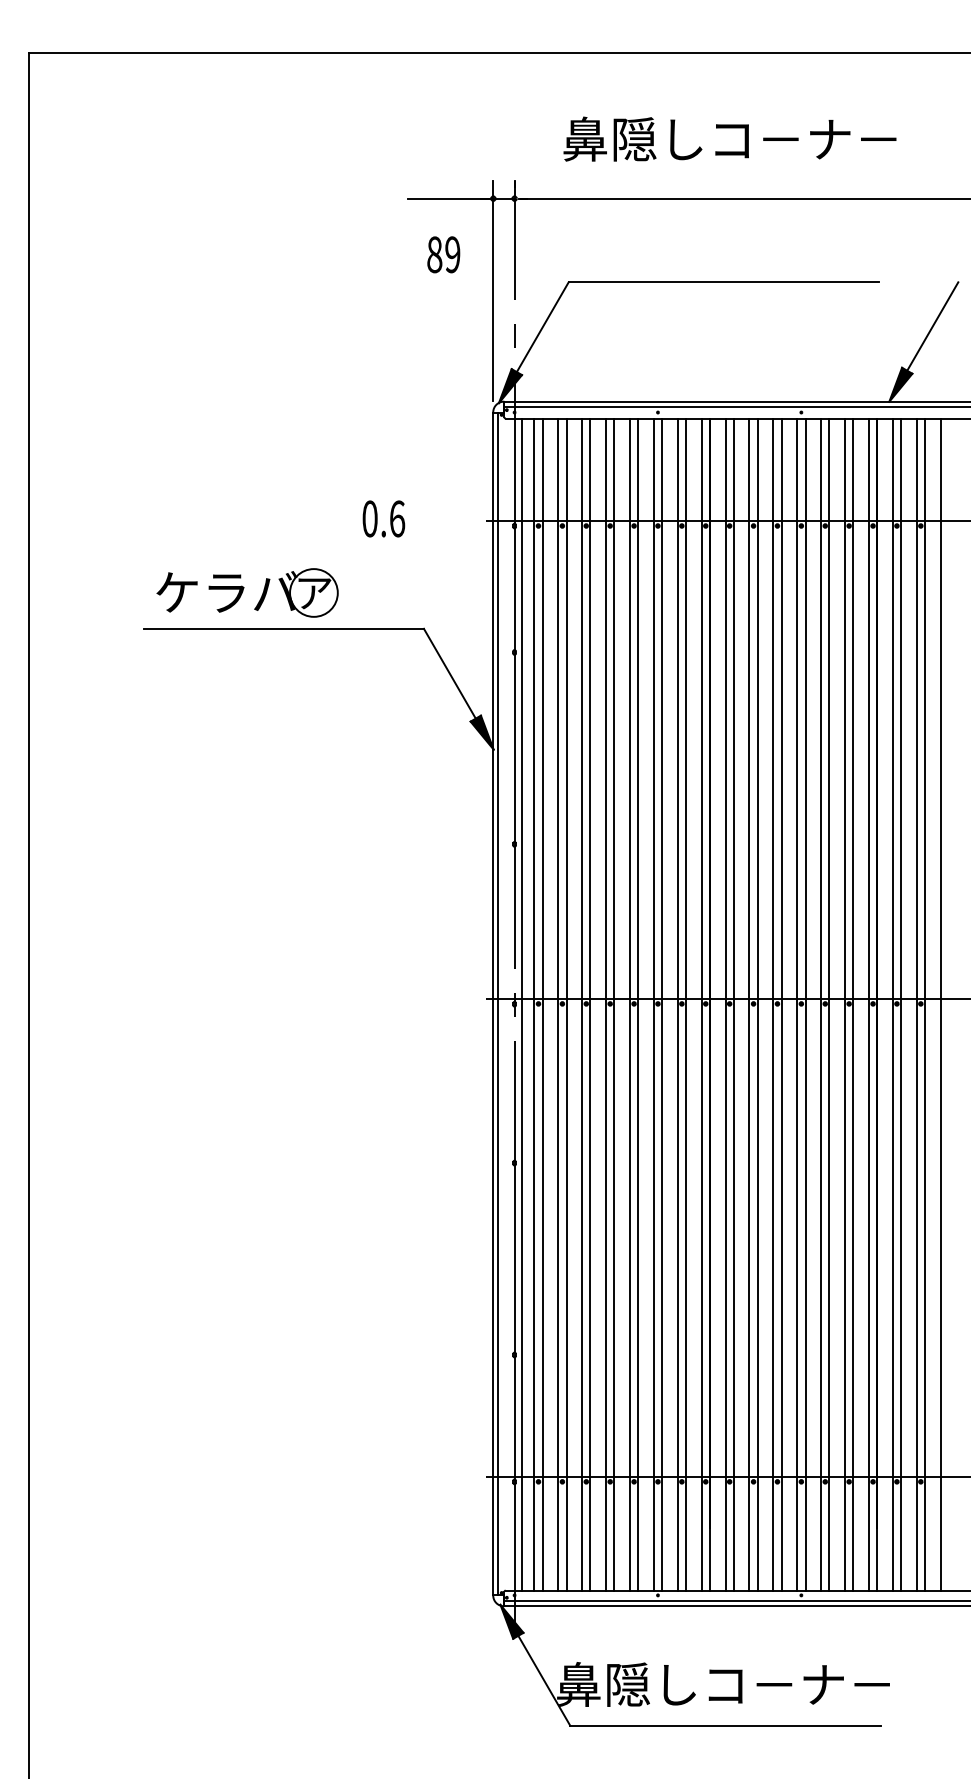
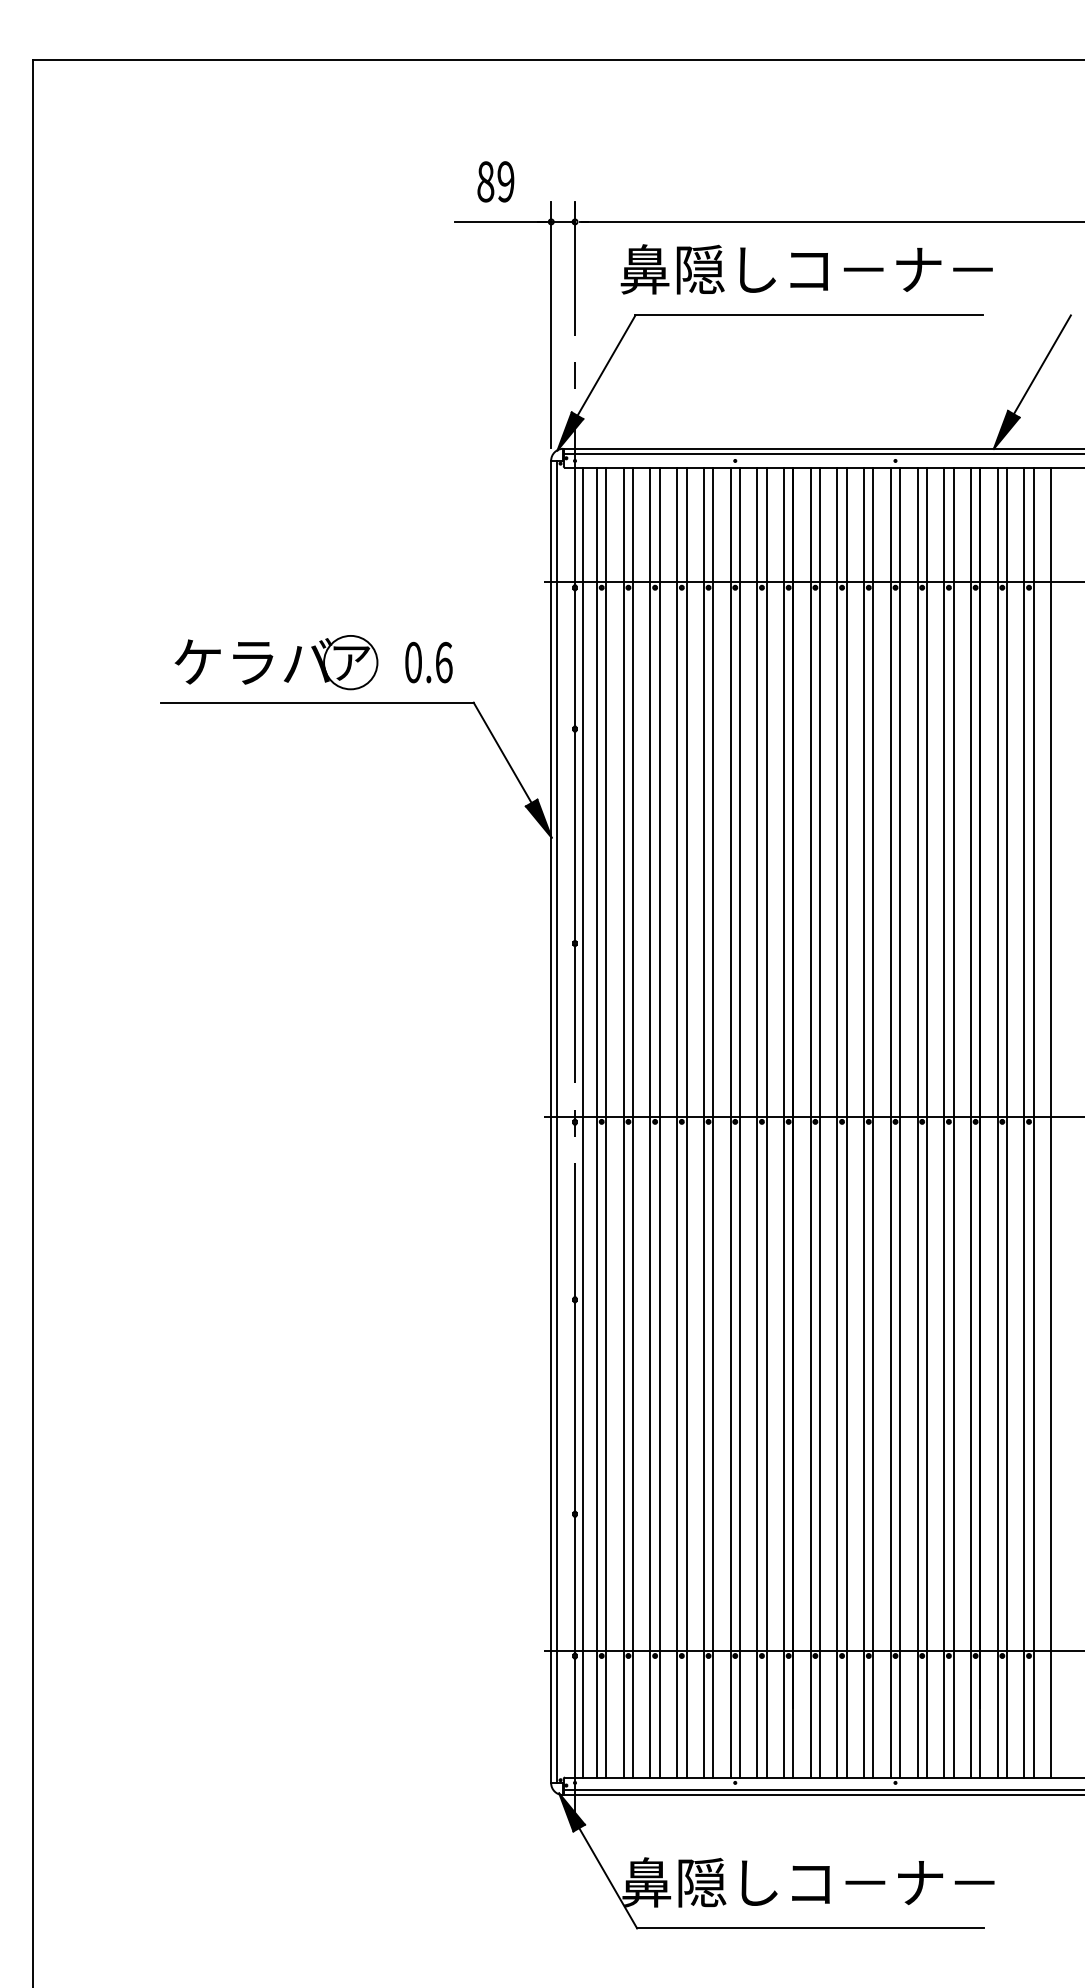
text: (729, 138) -> (806, 268), moved
text: (443, 254) -> (495, 181), moved
text: (383, 518) -> (428, 662), moved

